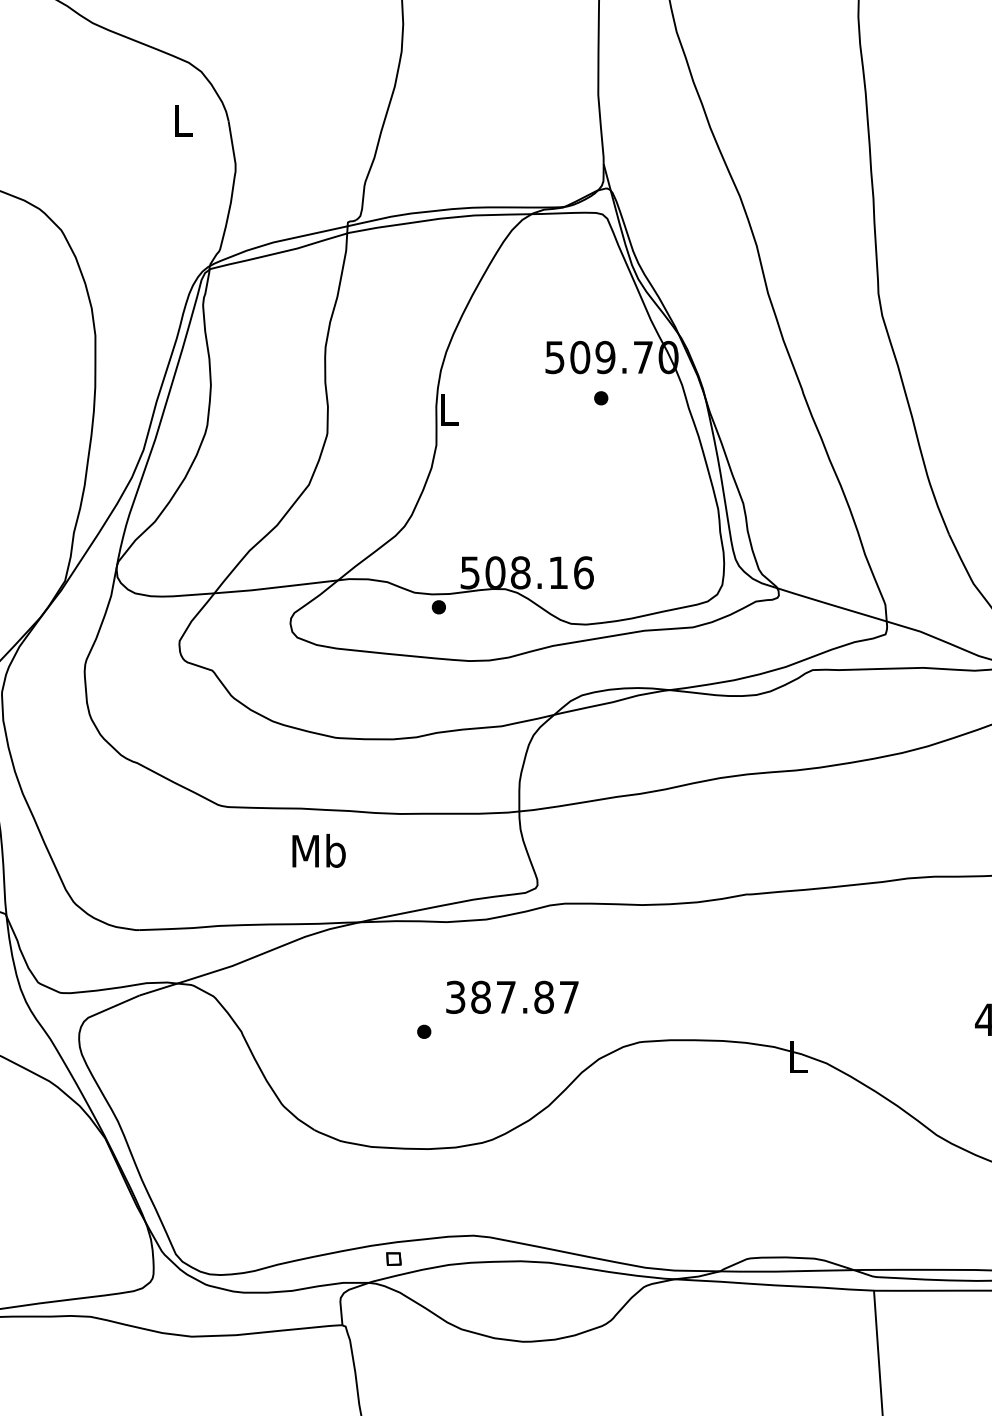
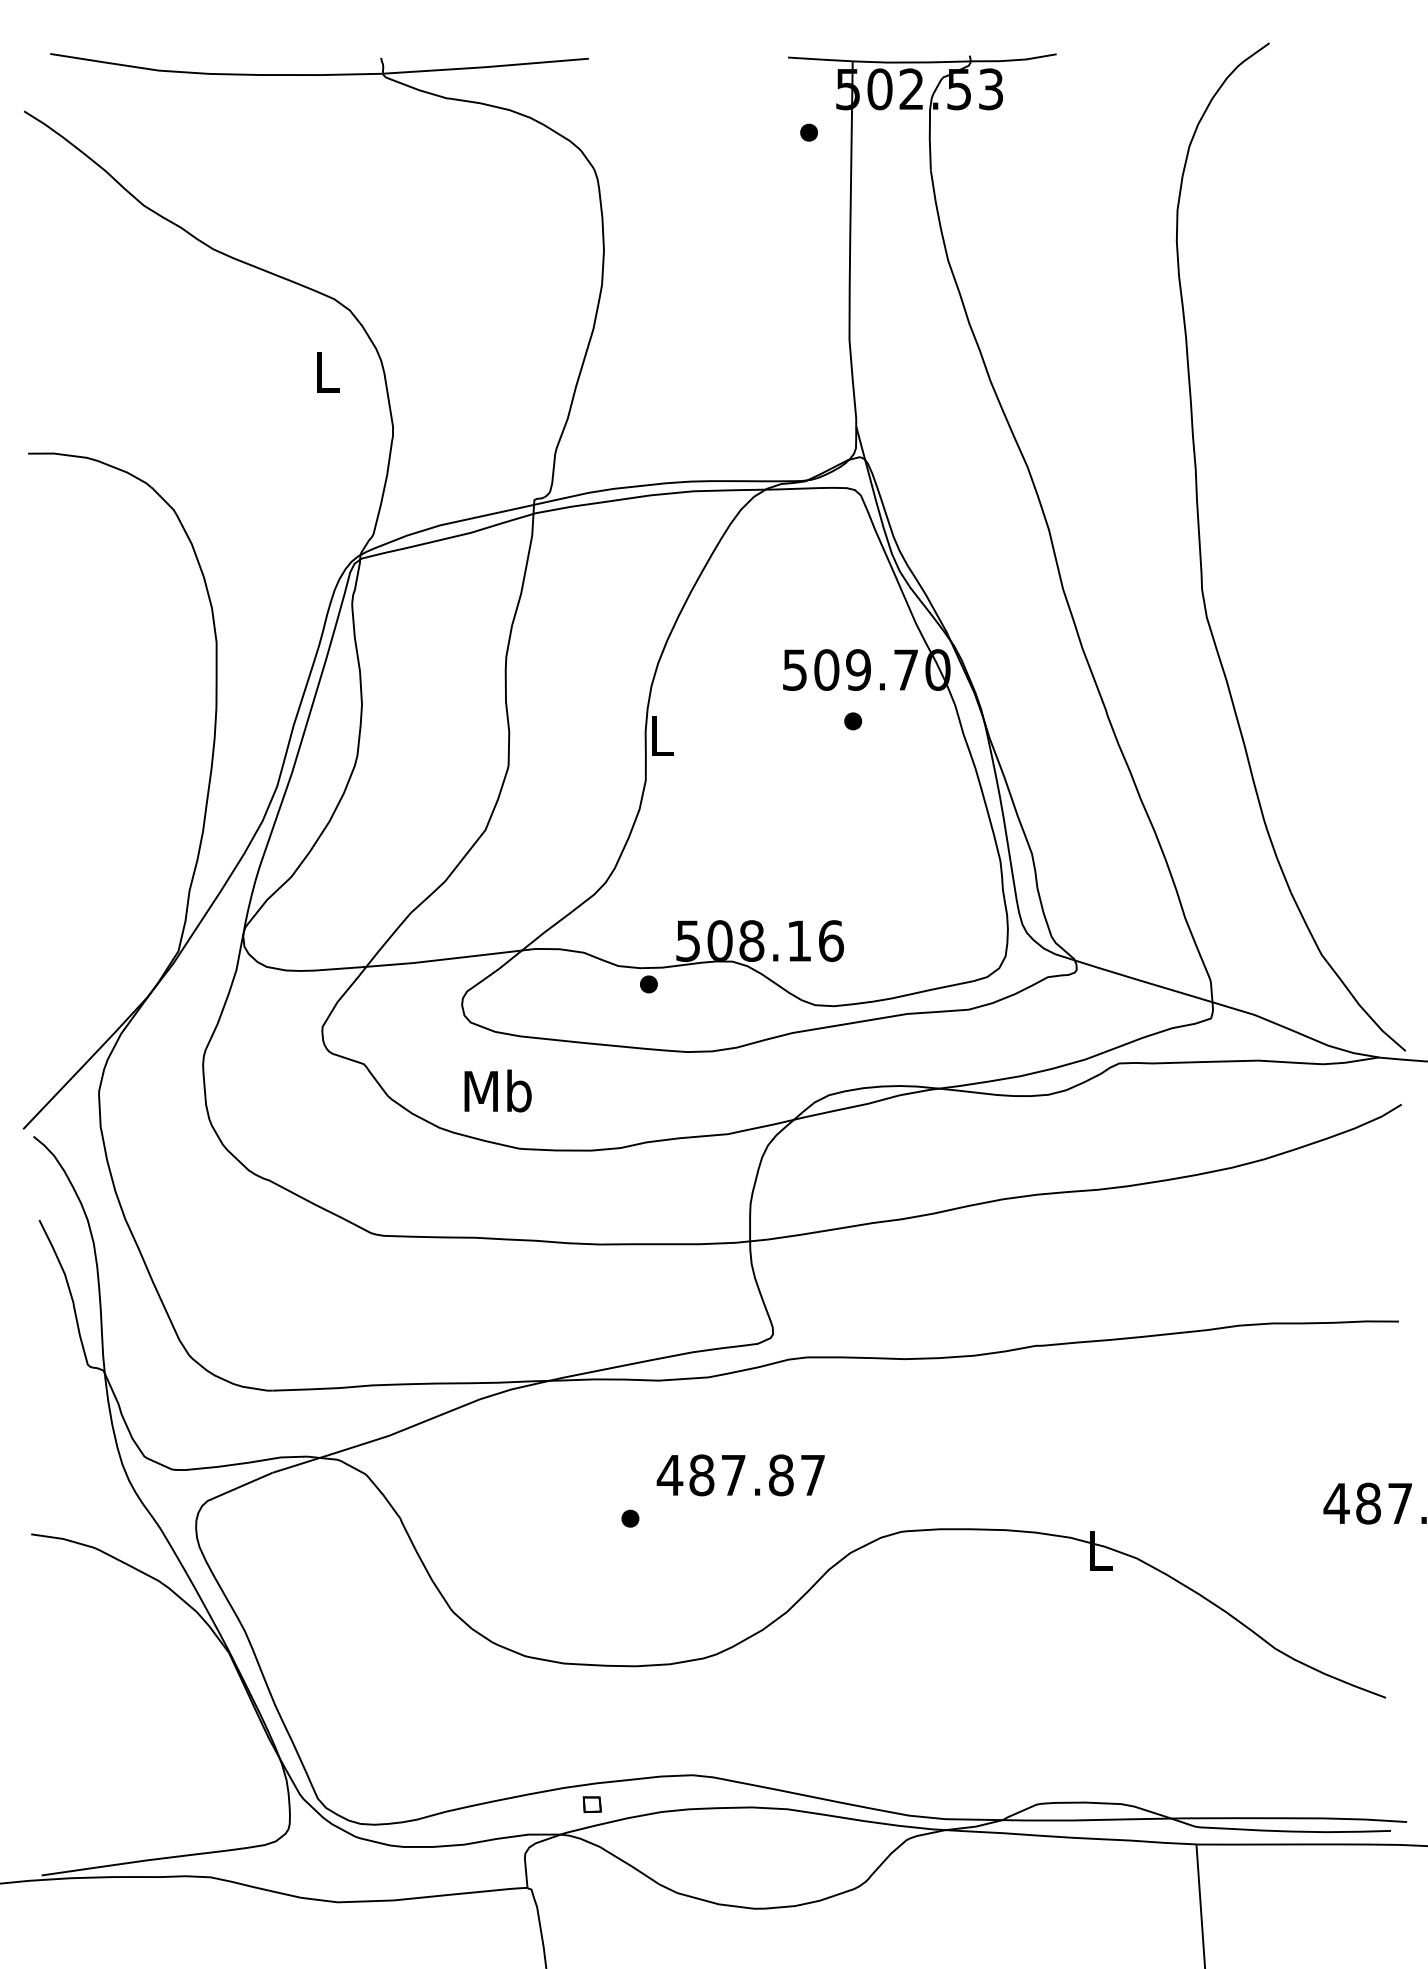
text: (318, 850) -> (497, 1090), moved
text: (455, 997) -> (669, 1475), 387.87 -> 487.87

